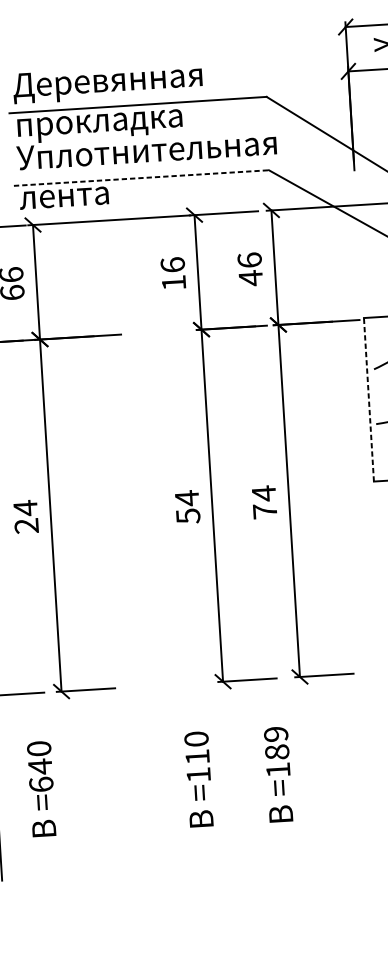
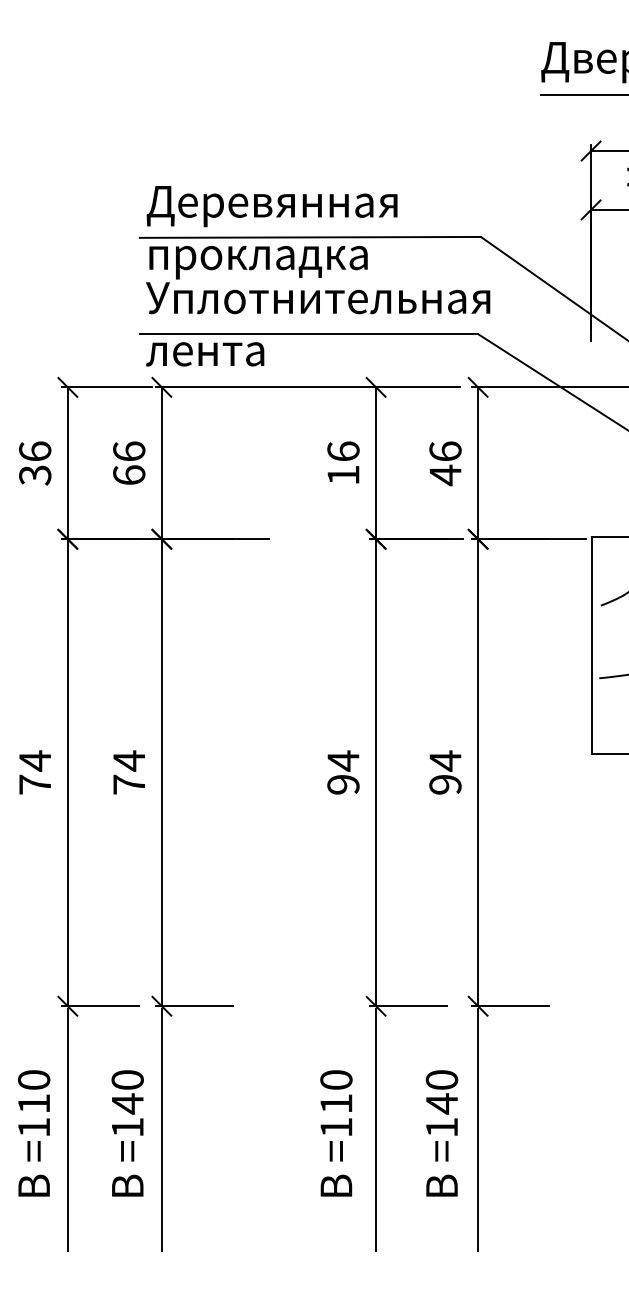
line: (141, 178) -> (309, 334), dashed -> solid
line: (368, 399) -> (591, 645), dashed -> solid
text: (265, 511) -> (445, 784), 74 -> 94
text: (188, 516) -> (343, 785), 54 -> 94
text: (26, 525) -> (128, 784), 24 -> 74
text: (276, 743) -> (441, 1092), =189 -> =140
line: (305, 769) -> (478, 1129), added
line: (229, 774) -> (376, 1129), added
text: (41, 783) -> (127, 1126), =640 -> =140
line: (67, 784) -> (162, 1129), added

